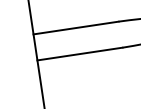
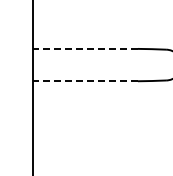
line: (76, 27) -> (85, 48), solid -> dashed
line: (80, 54) -> (85, 81), solid -> dashed

